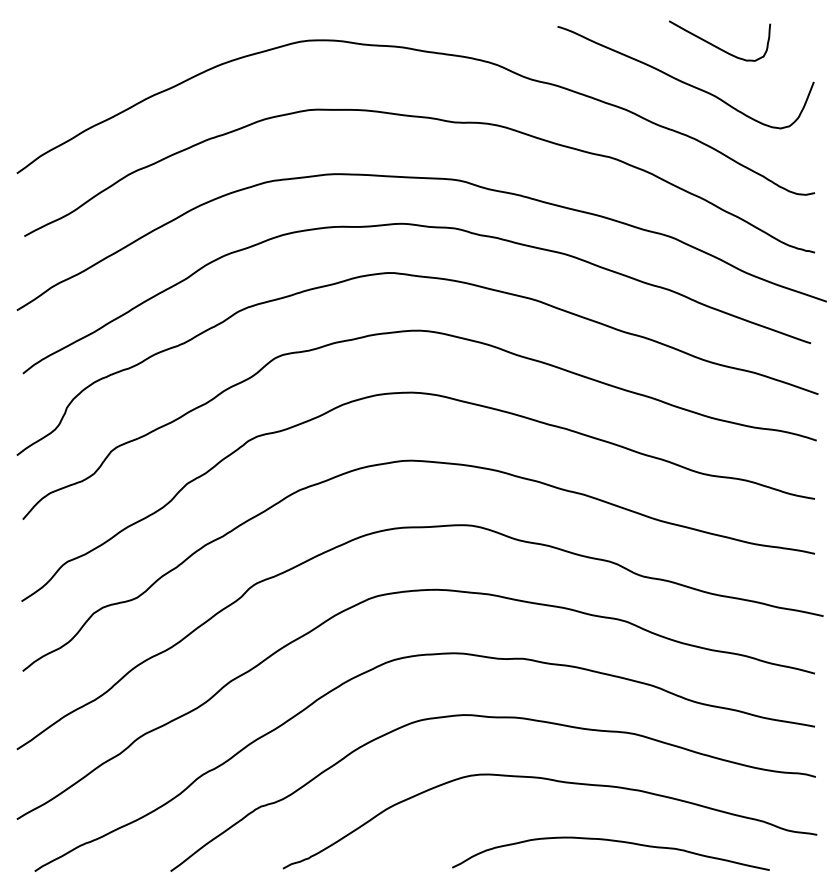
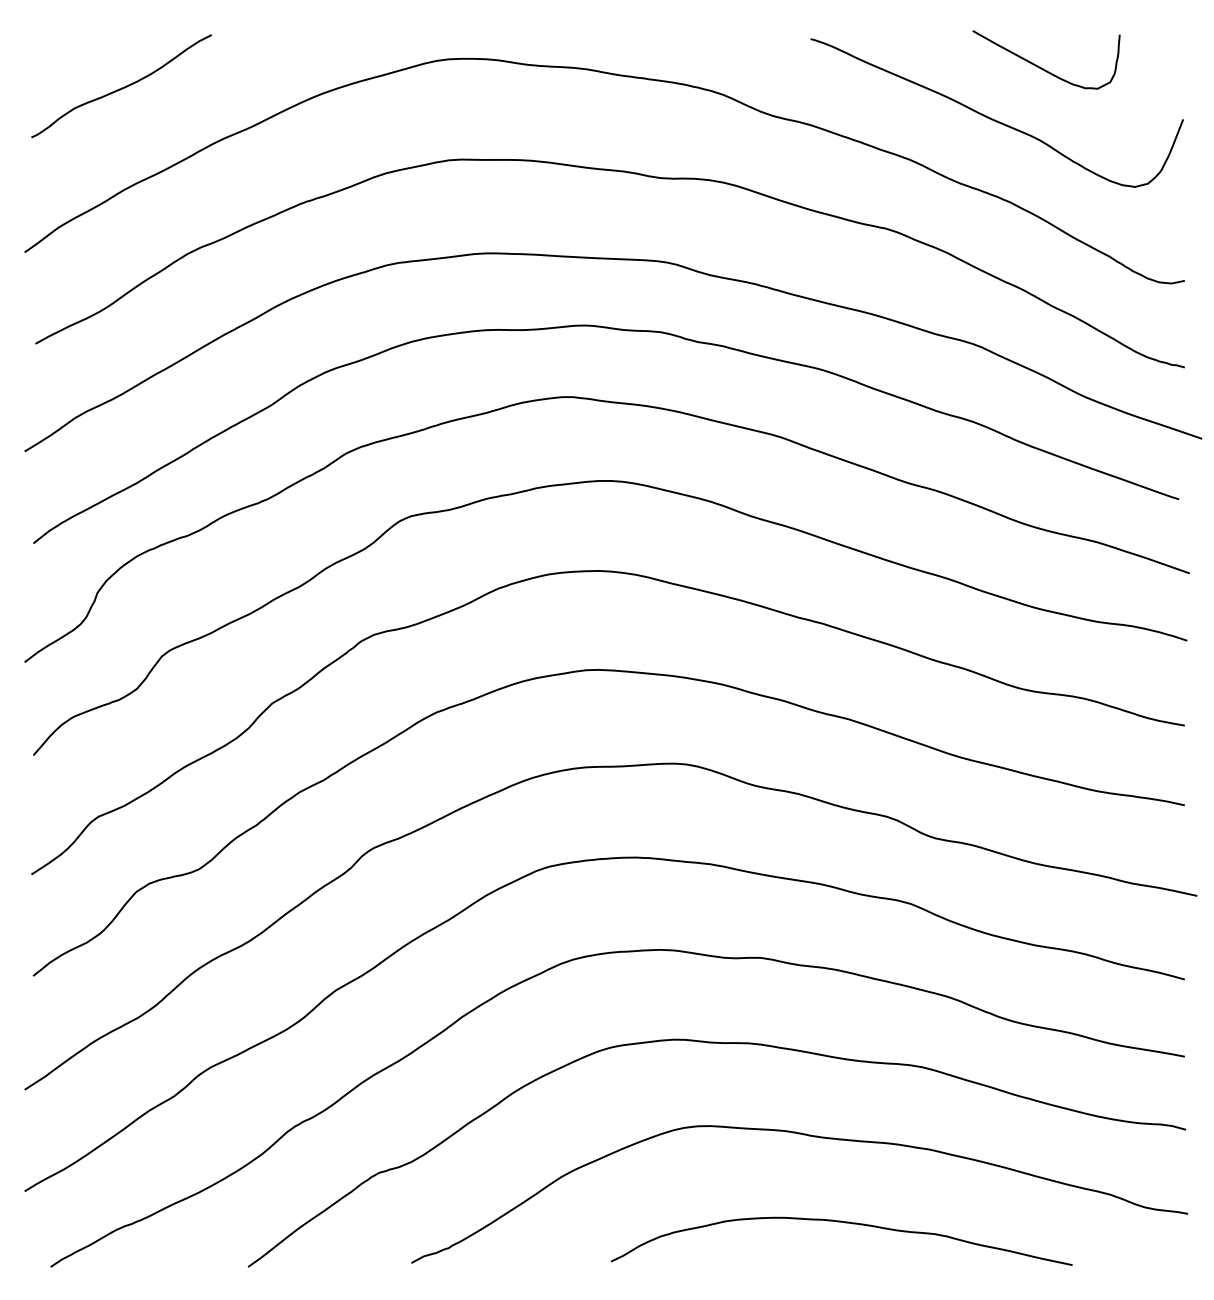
curve: (84, 59) -> (122, 86), added
curve: (610, 841) -> (841, 1223), moved

